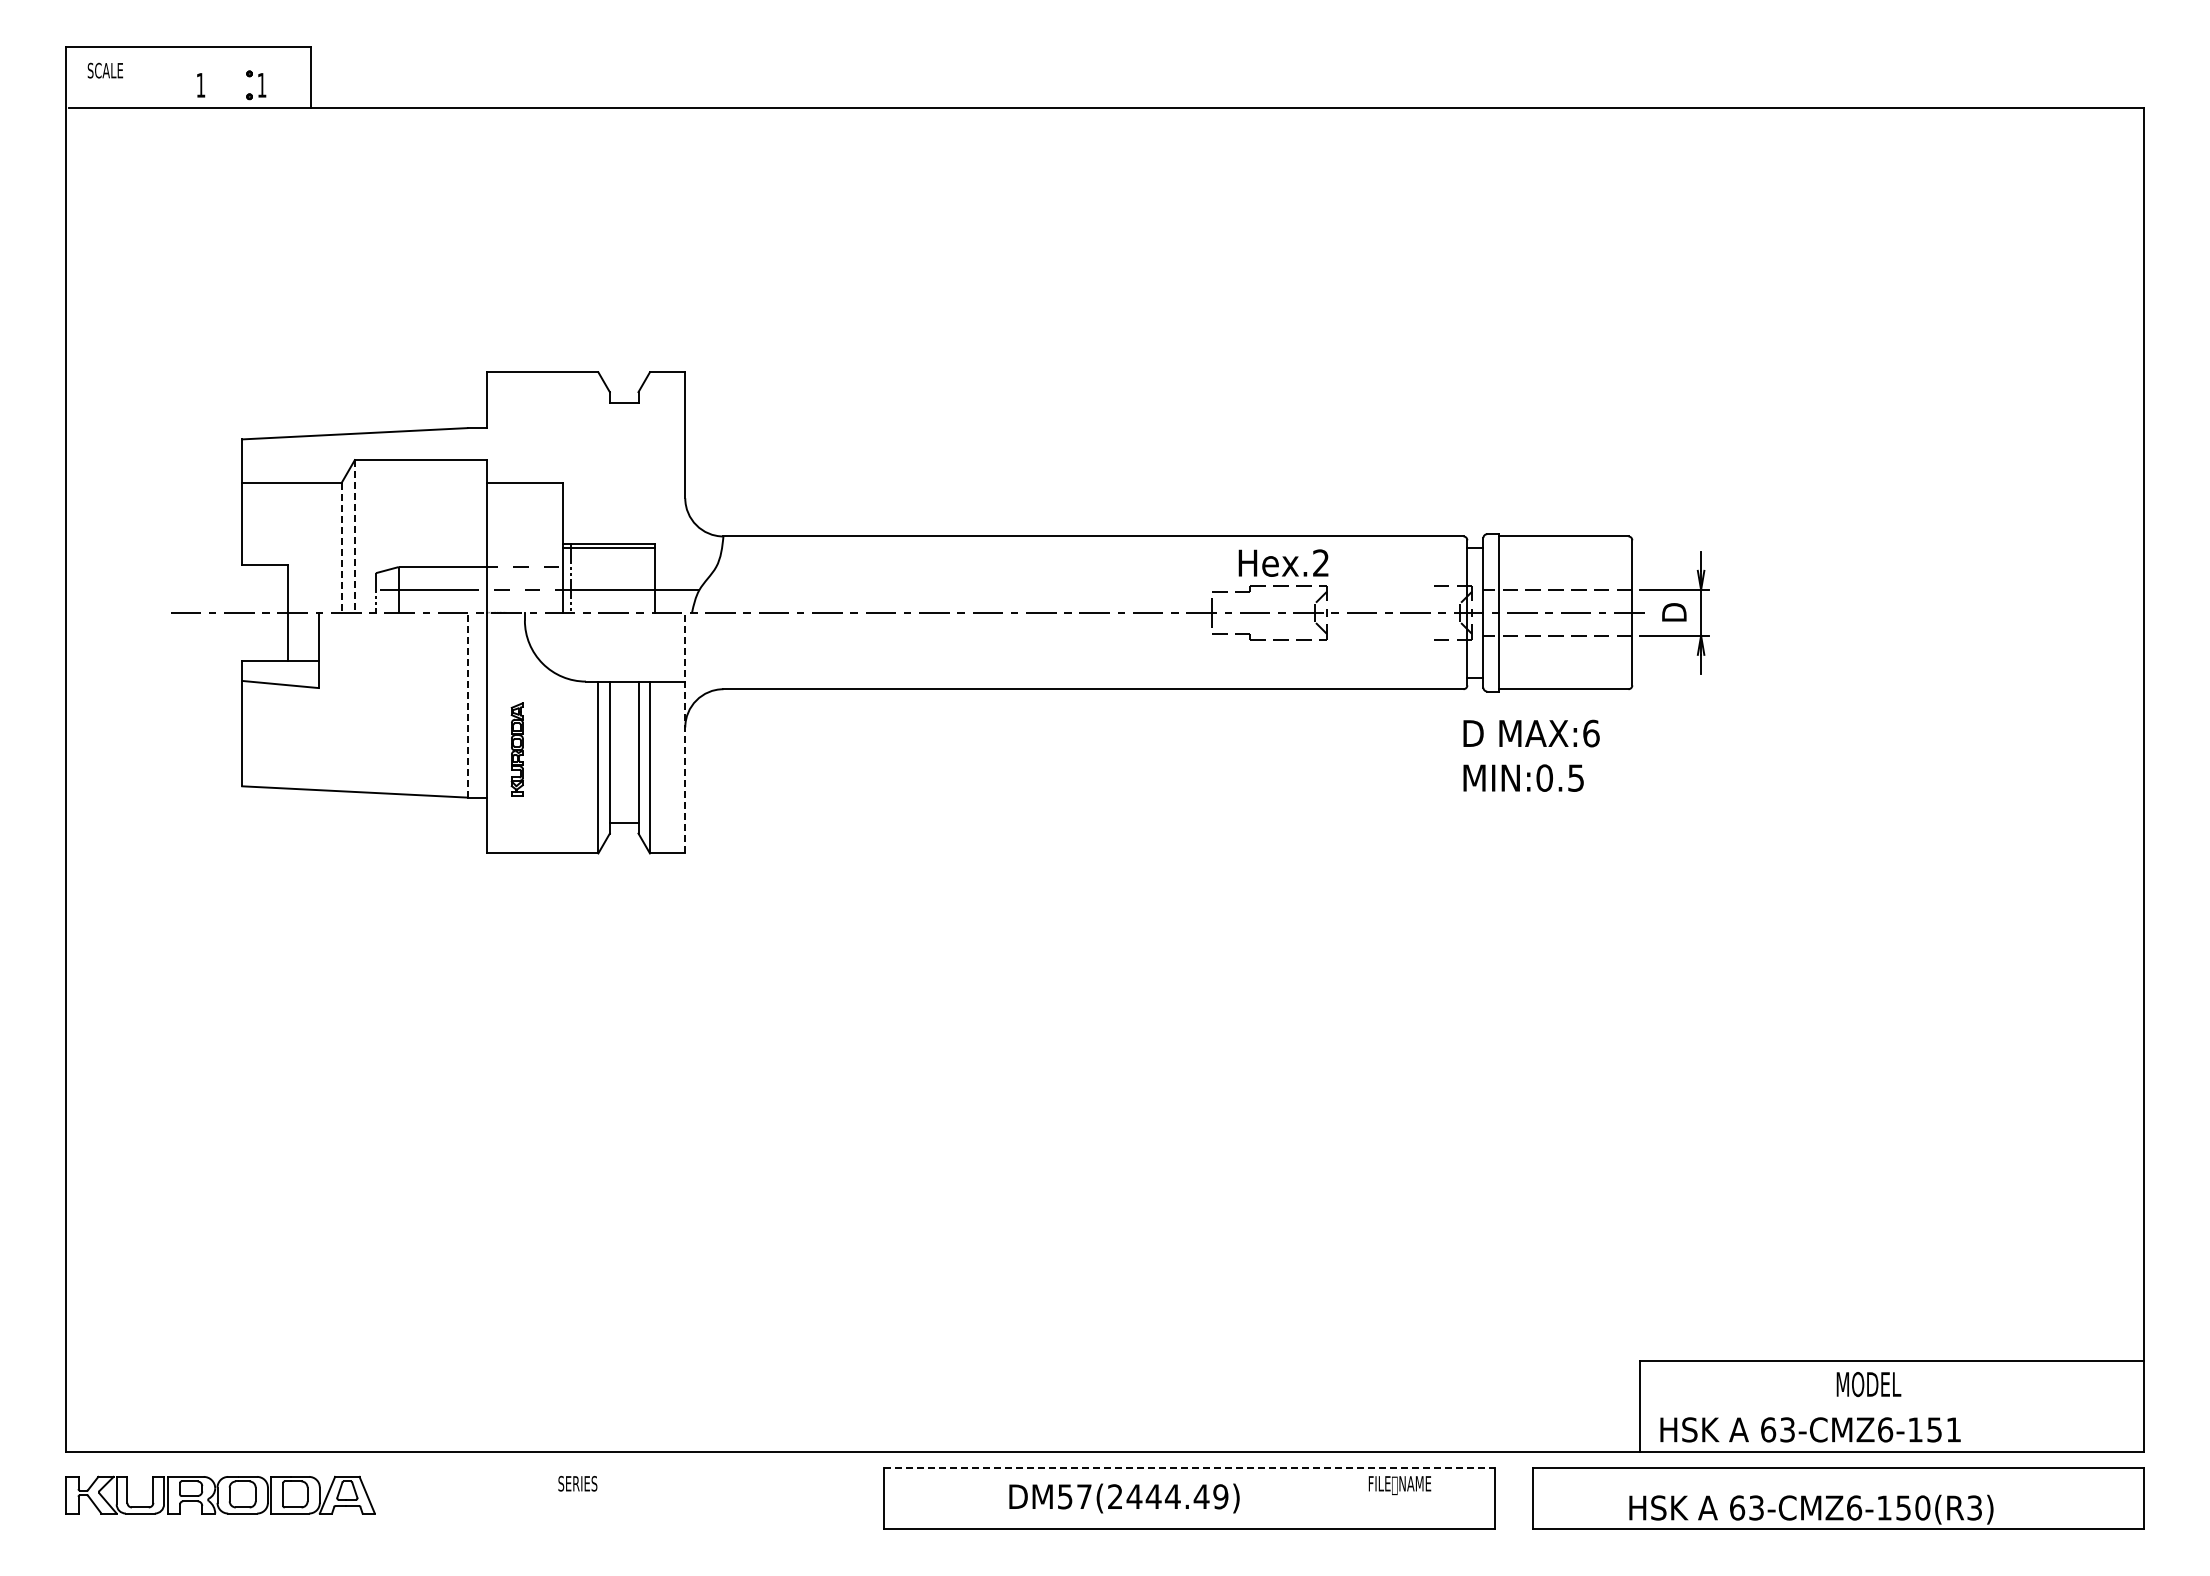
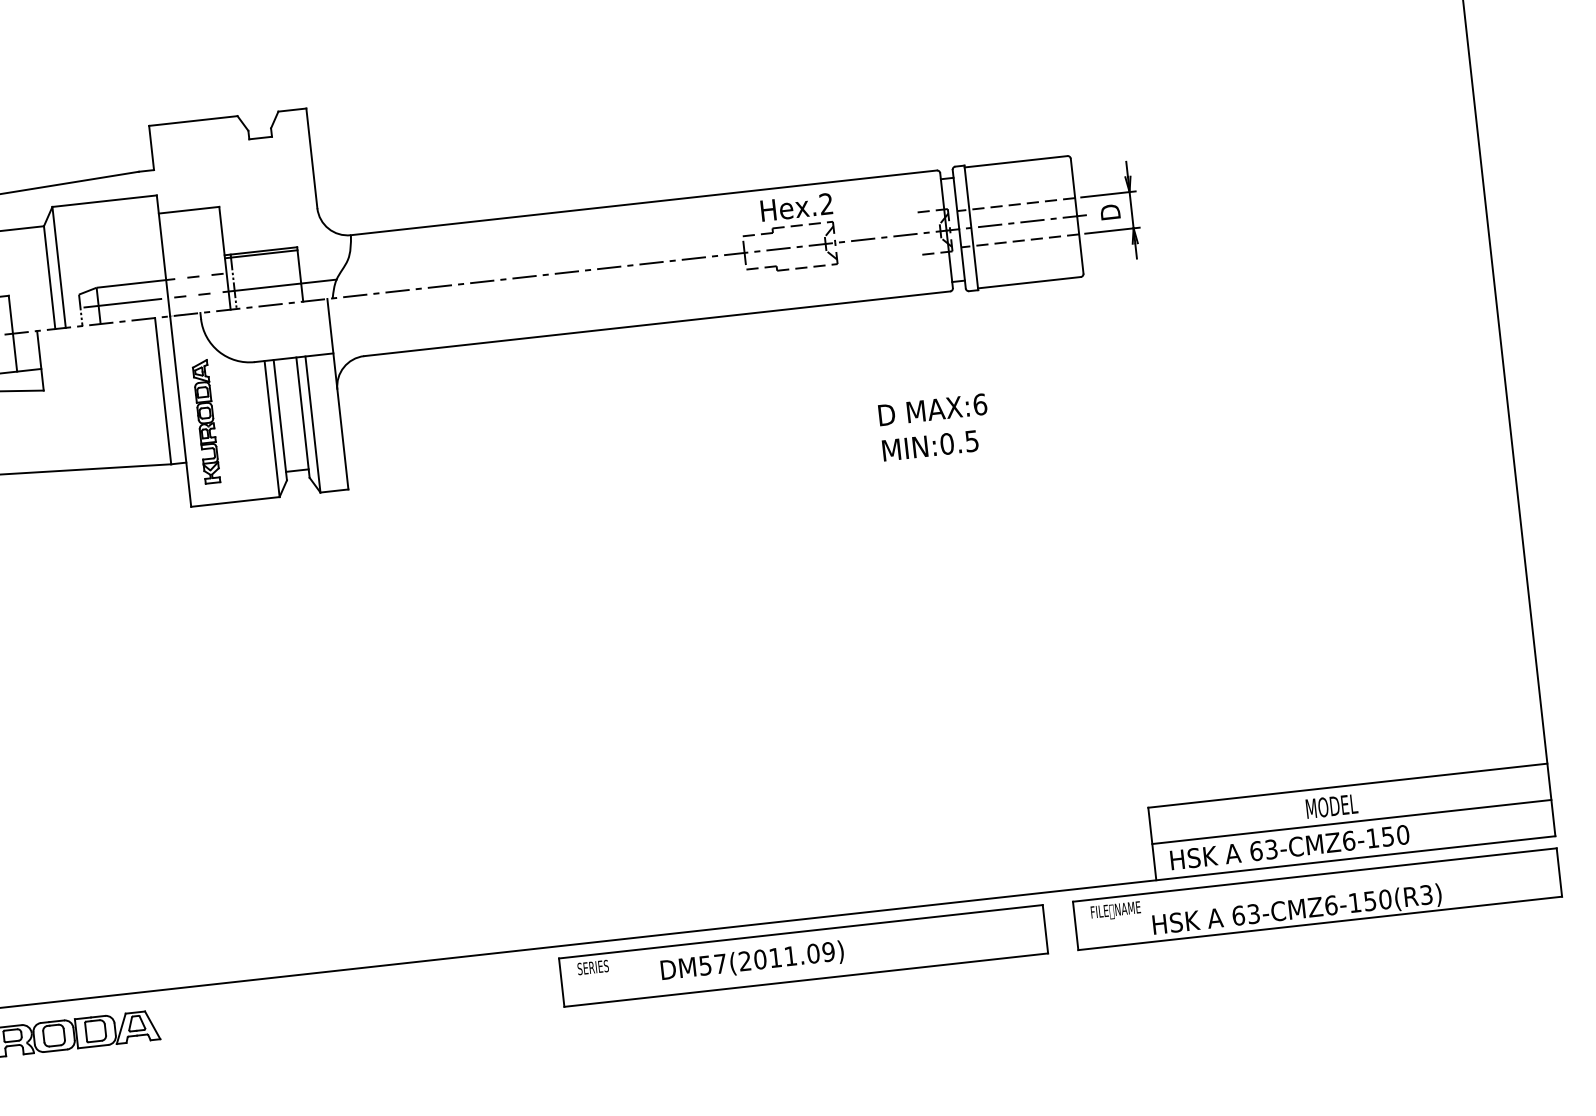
line: (354, 536) -> (58, 267), dashed -> solid
line: (341, 547) -> (49, 277), dashed -> solid
line: (467, 704) -> (162, 390), dashed -> solid
line: (685, 732) -> (338, 393), dashed -> solid
part: (517, 749) -> (206, 421), size x1.67
text: (1531, 755) -> (934, 427), moved
line: (1891, 1406) -> (1351, 821), added
text: (1953, 1429) -> (1402, 834), 63-CMZ6-151 -> 63-CMZ6-150
line: (1189, 1467) -> (801, 931), dashed -> solid
text: (577, 1483) -> (592, 967), moved
text: (1399, 1485) -> (1115, 911), moved
text: (1167, 1496) -> (786, 956), DM57(2444.49) -> DM57(2011.09)

